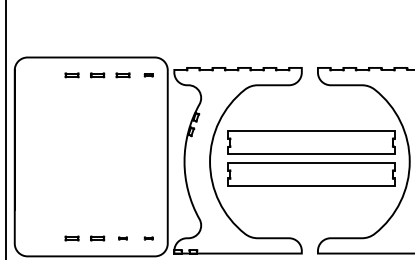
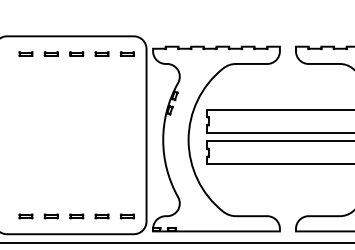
part: (46, 75) -> (25, 54), added
part: (148, 75) -> (127, 54), size x1.67
part: (46, 238) -> (25, 216), added
part: (122, 238) -> (101, 216), size x1.67
part: (148, 238) -> (127, 216), size x1.67

